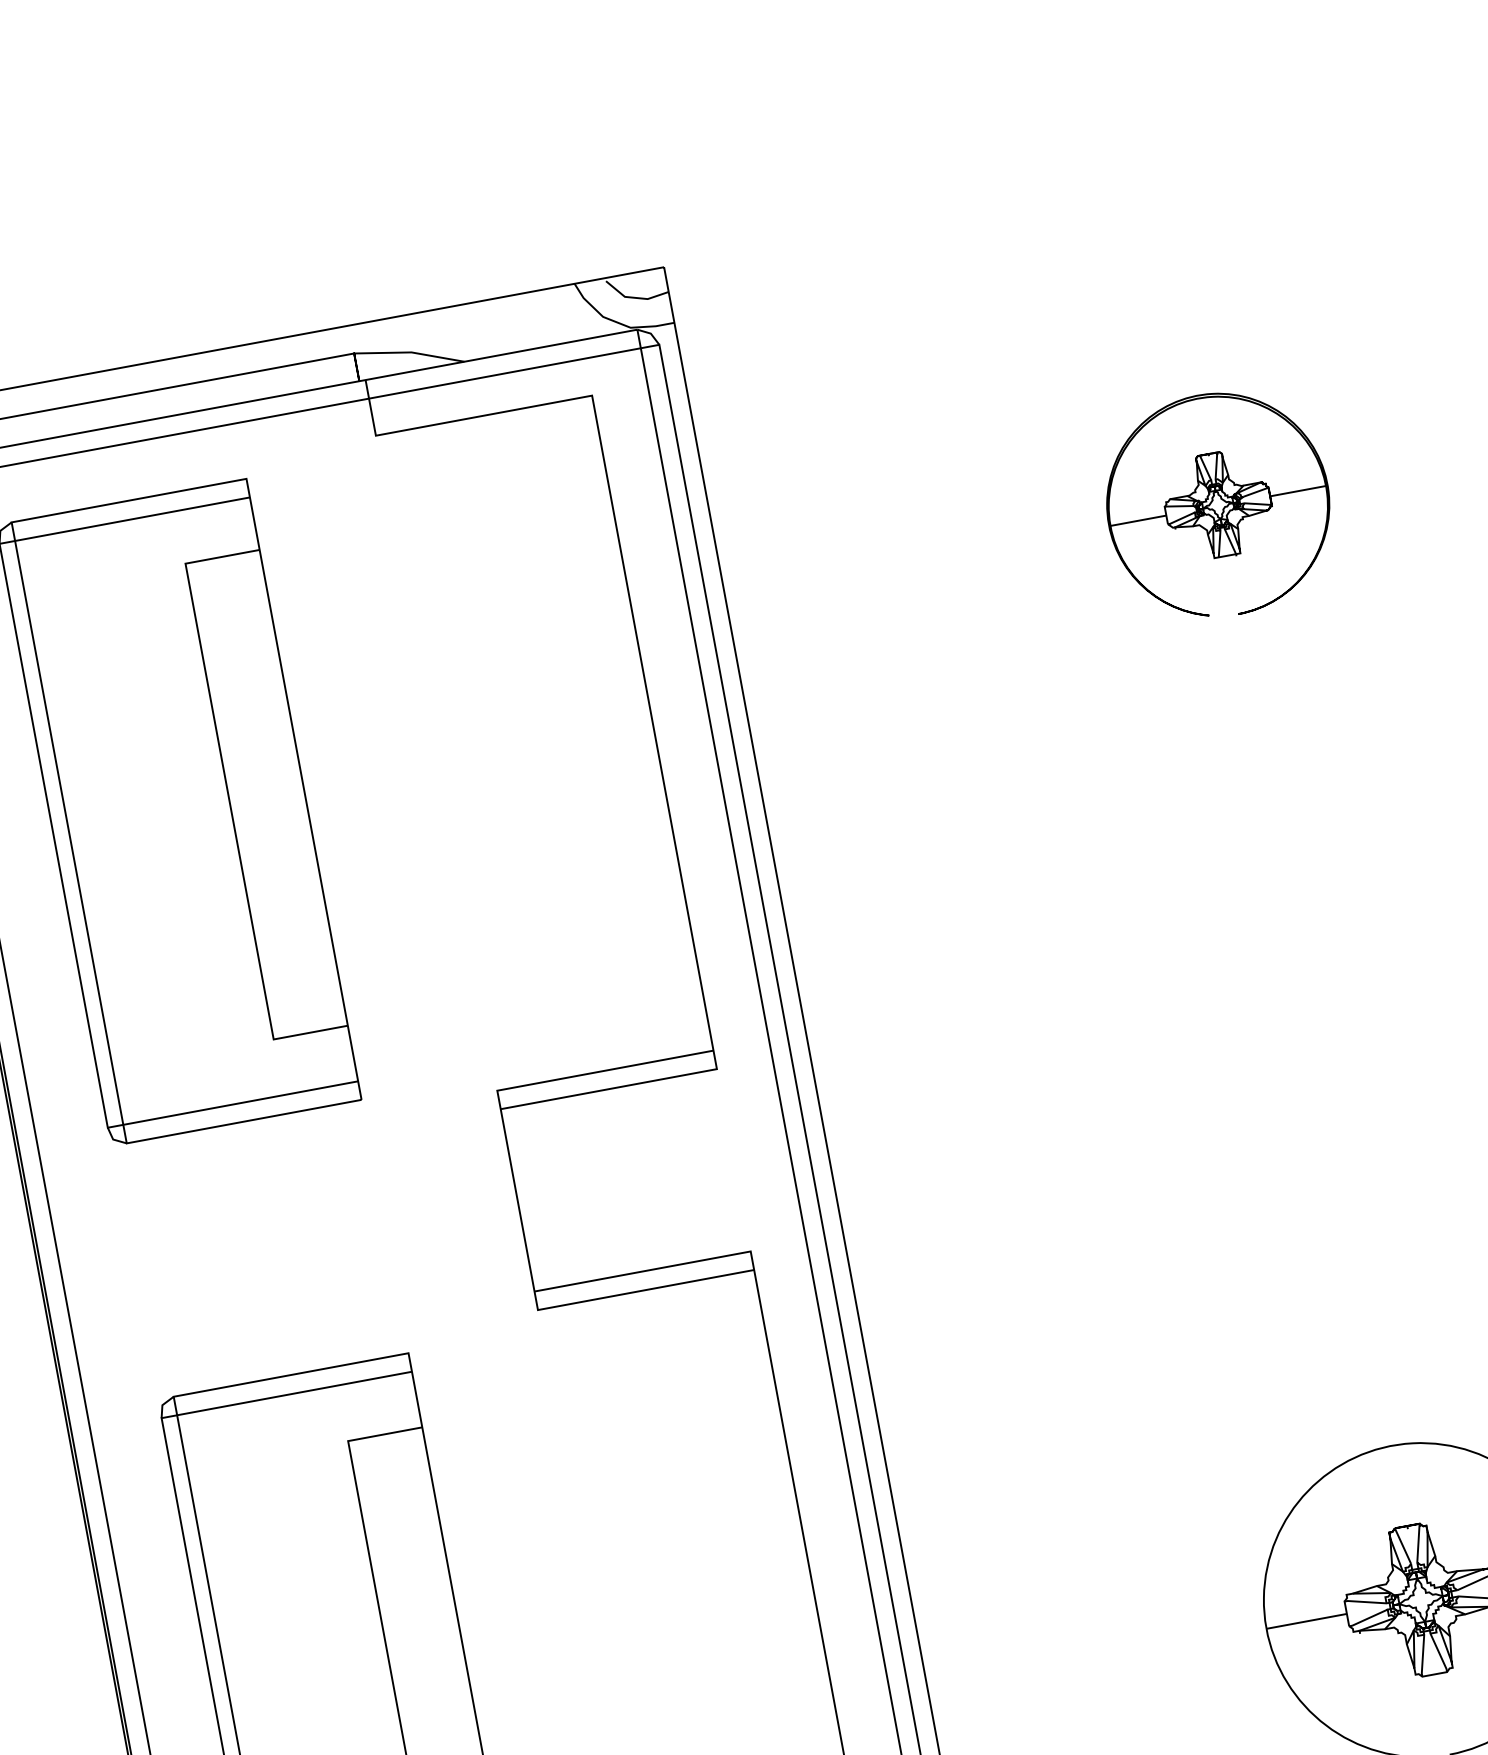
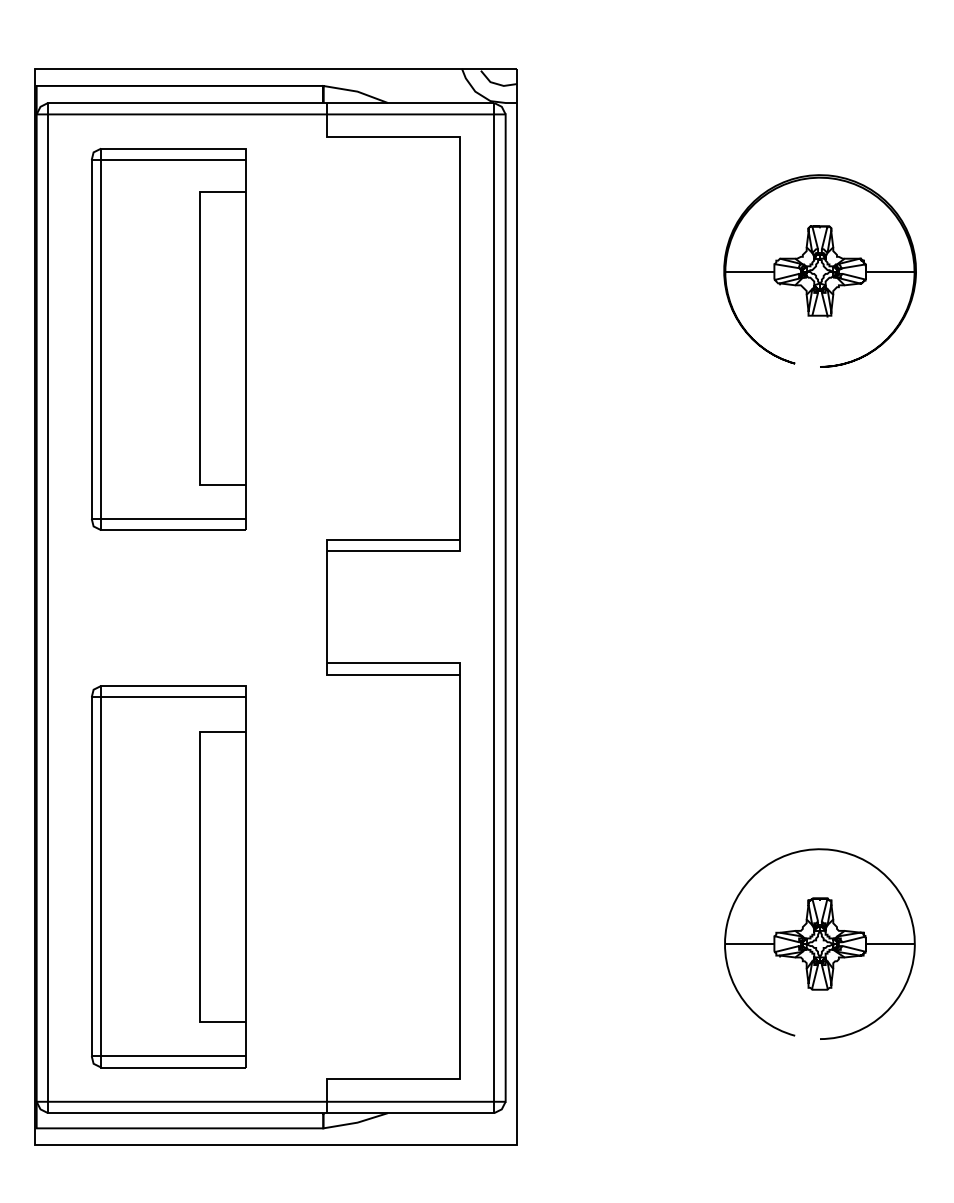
part: (1217, 504) -> (819, 270), size x1.43

